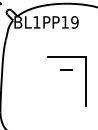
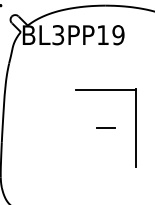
text: (36, 22) -> (57, 35), BL1PP19 -> BL3PP19
line: (66, 69) -> (105, 126), moved

